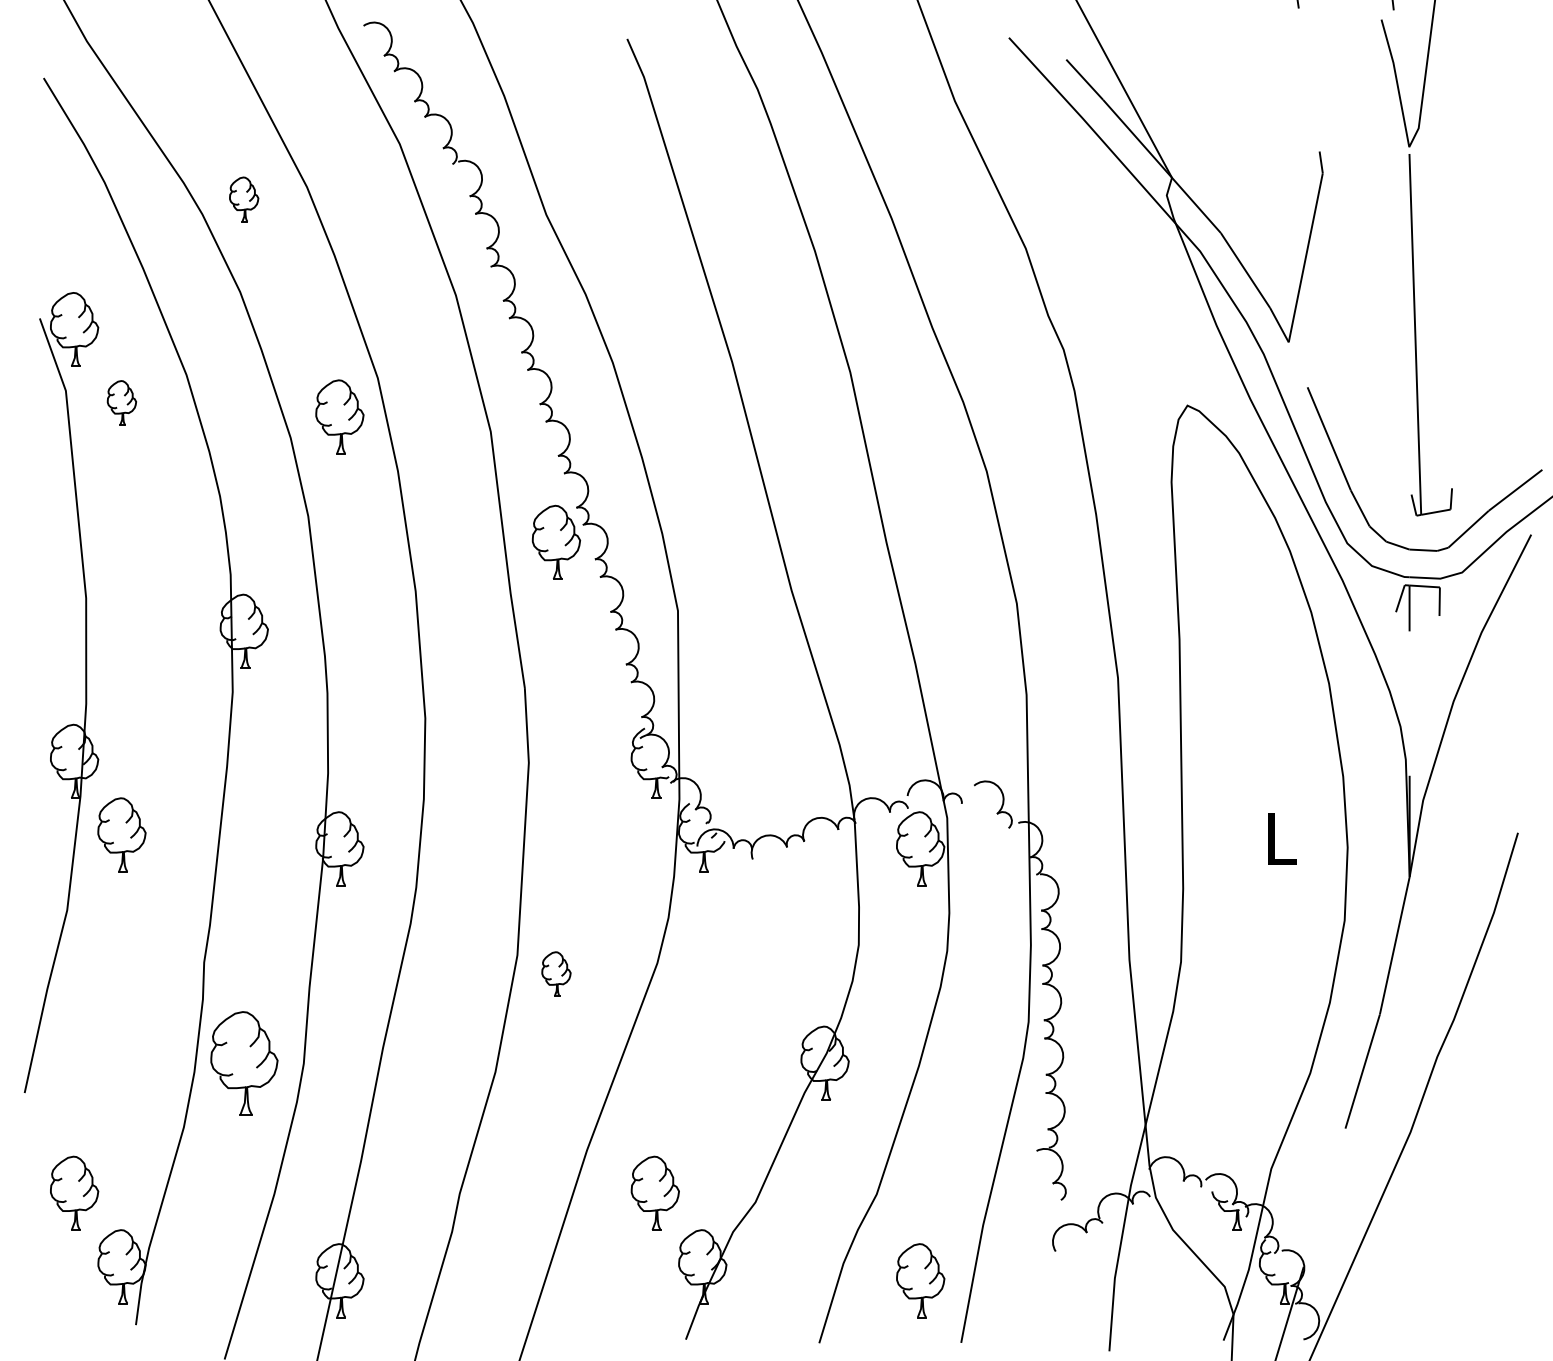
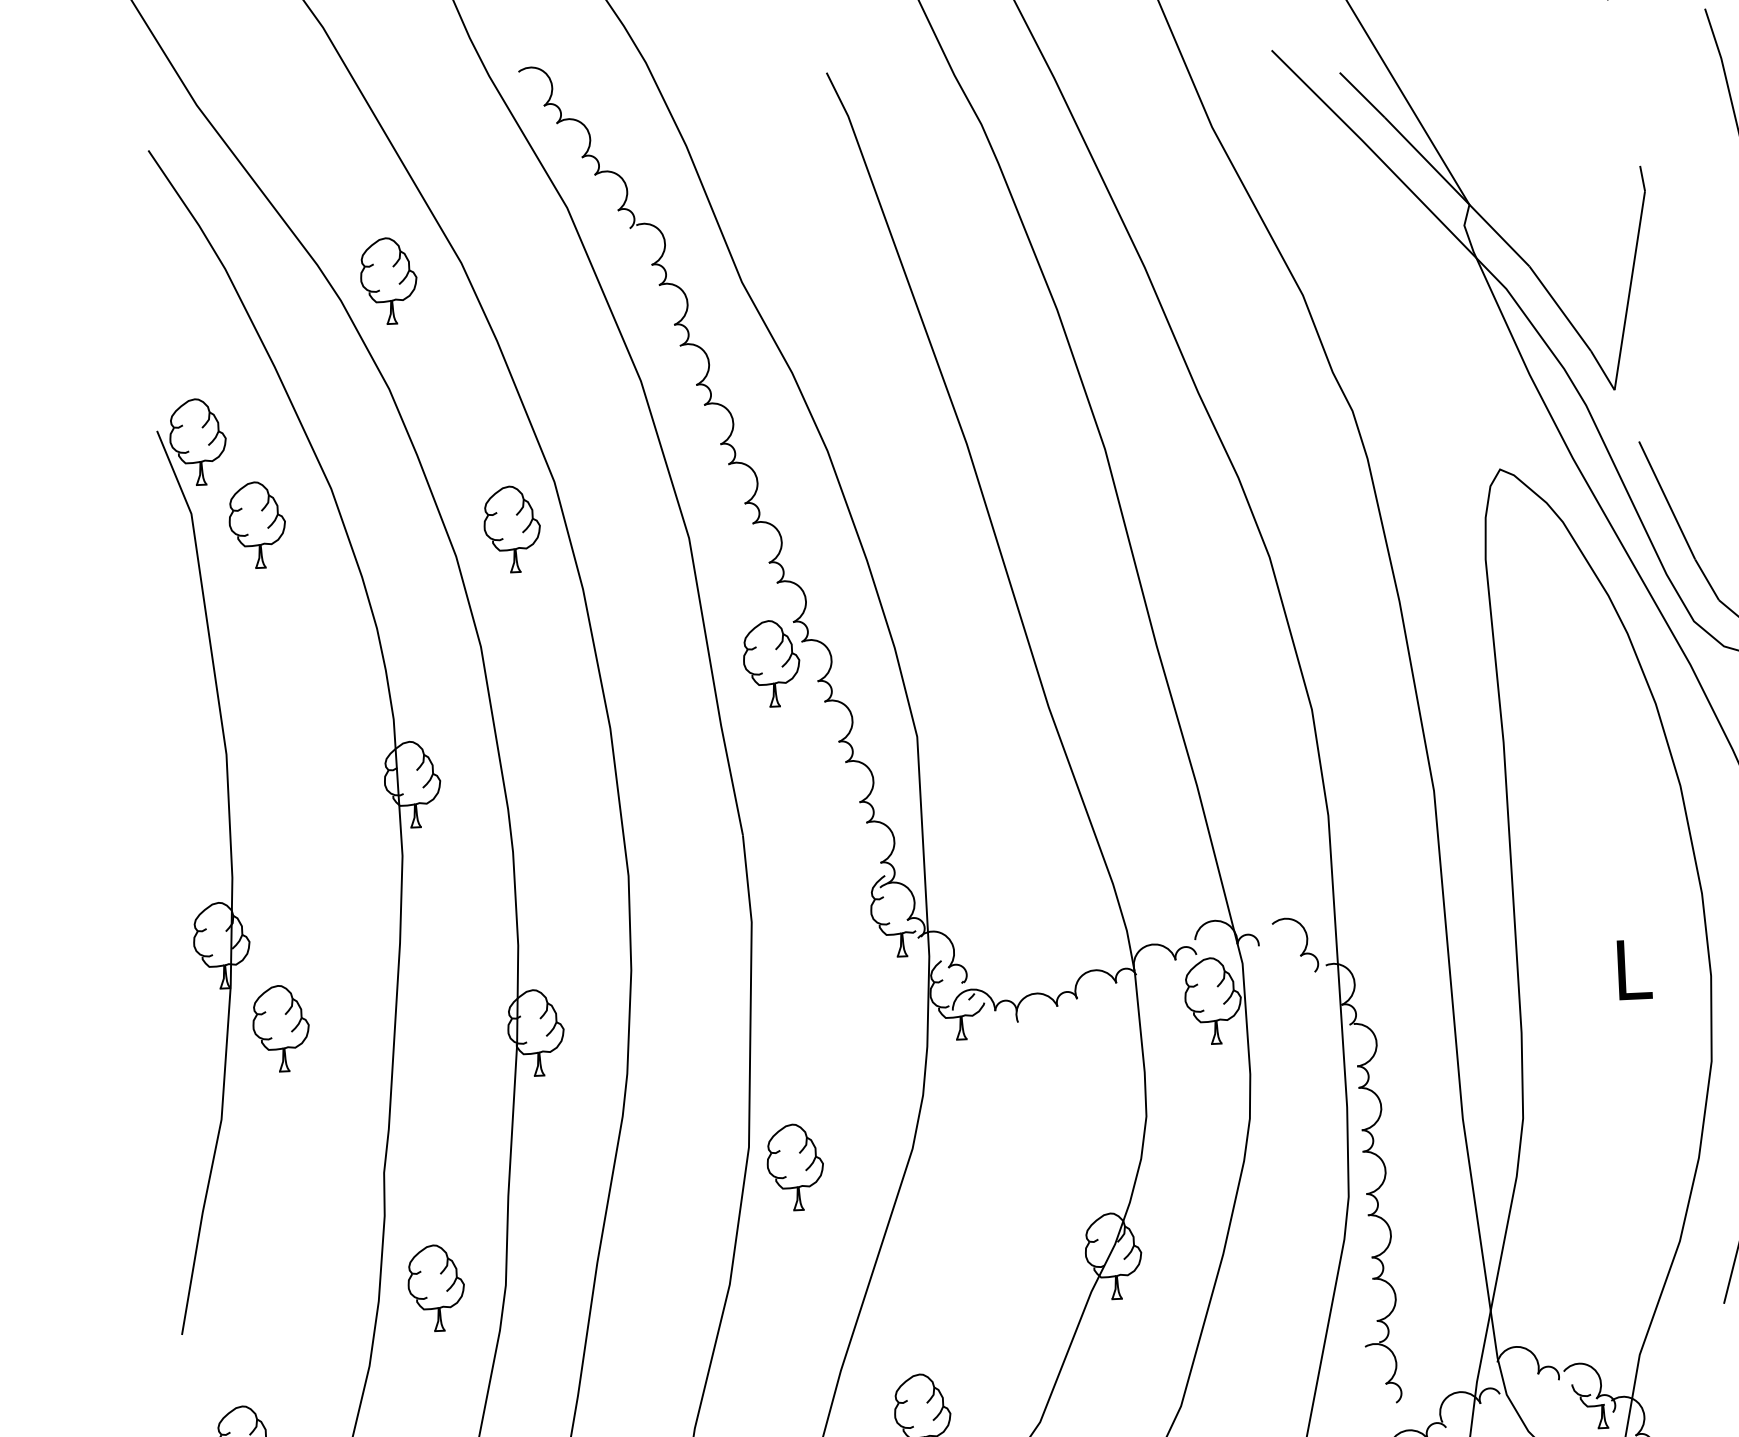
part: (243, 199) -> (388, 281), size x1.67
part: (121, 402) -> (256, 524), size x1.67
part: (556, 973) -> (795, 1166), size x1.67
part: (243, 1062) -> (435, 1287), size x0.71

